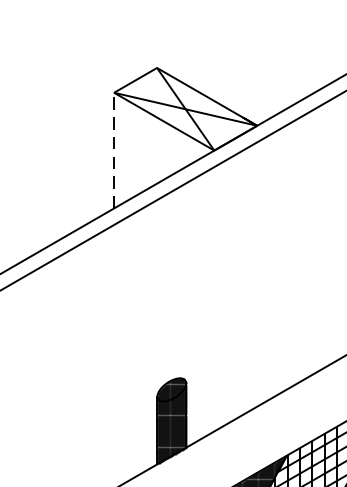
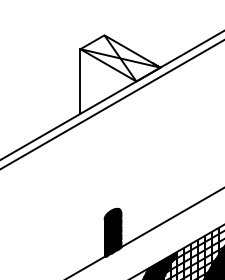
line: (114, 150) -> (80, 81), dashed -> solid

